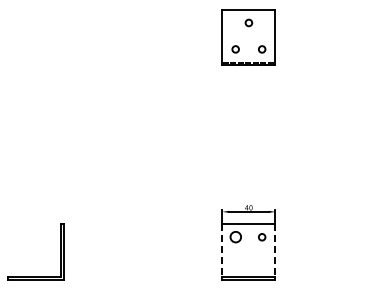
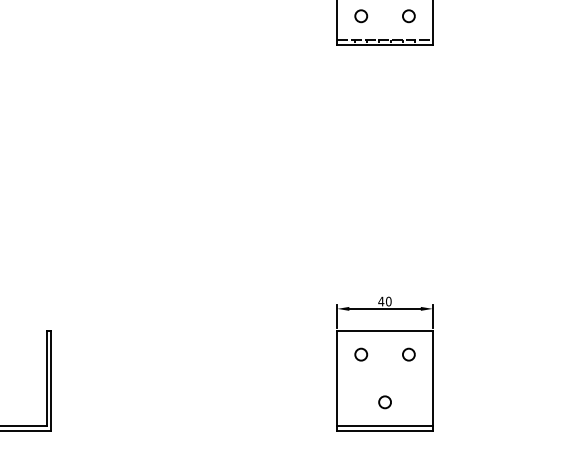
circle: (235, 237) -> (360, 355), size x0.62
line: (222, 251) -> (337, 380), dashed -> solid
line: (275, 251) -> (432, 380), dashed -> solid
circle: (248, 263) -> (384, 401), added

